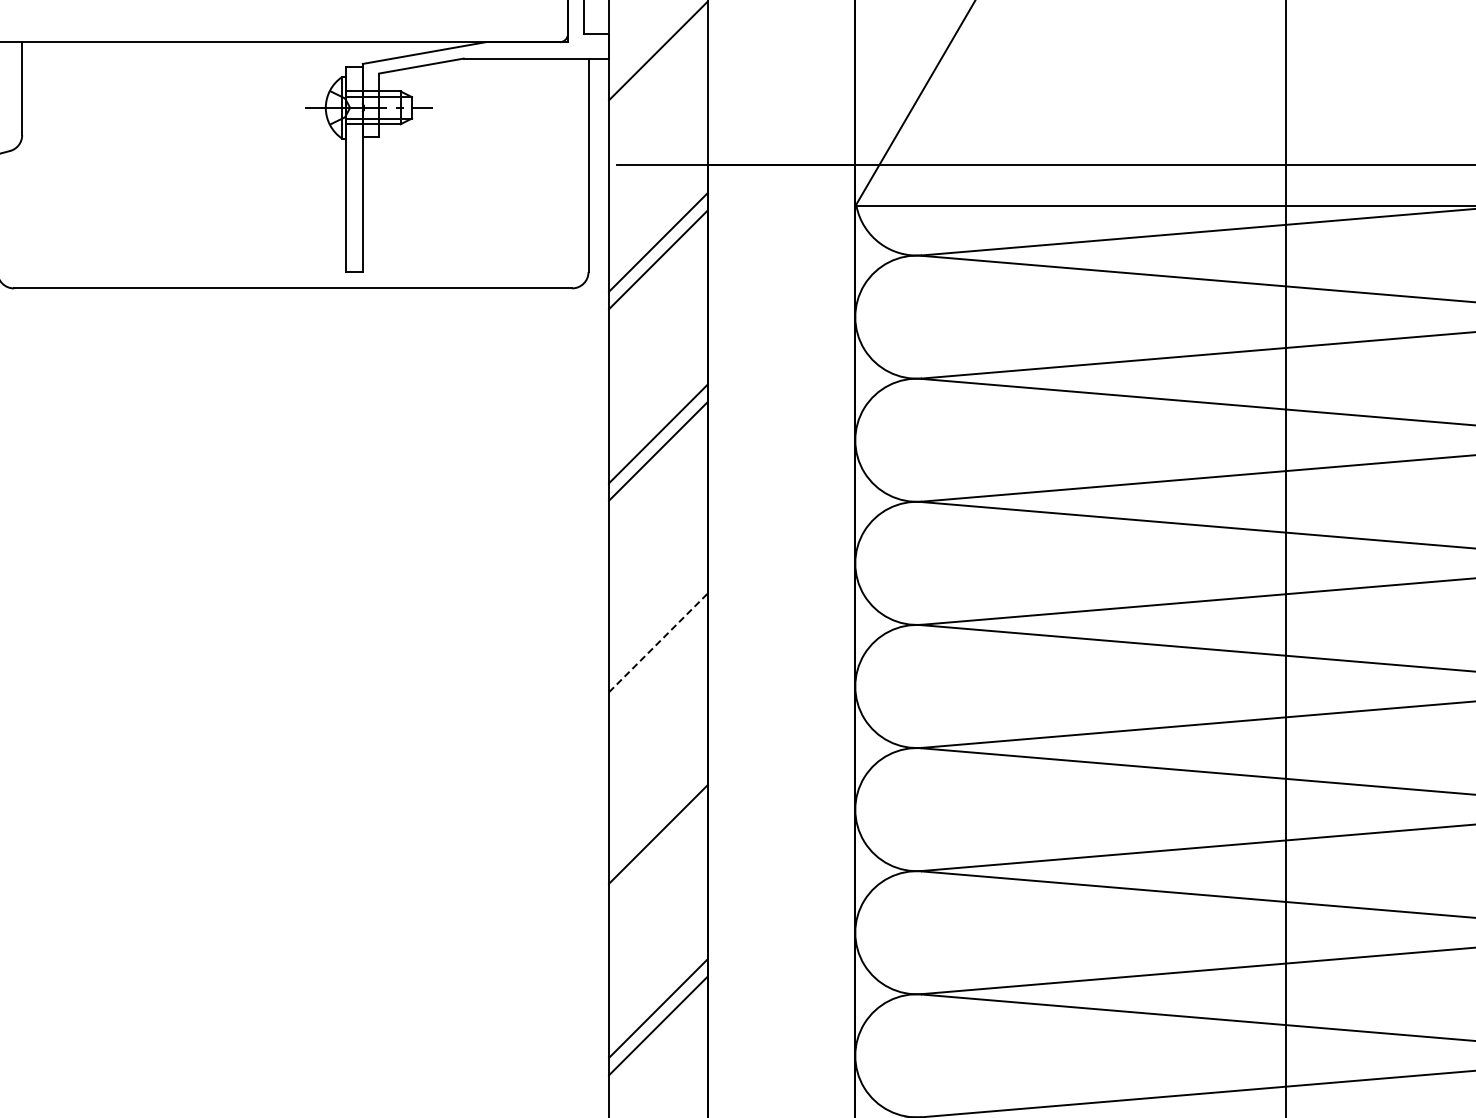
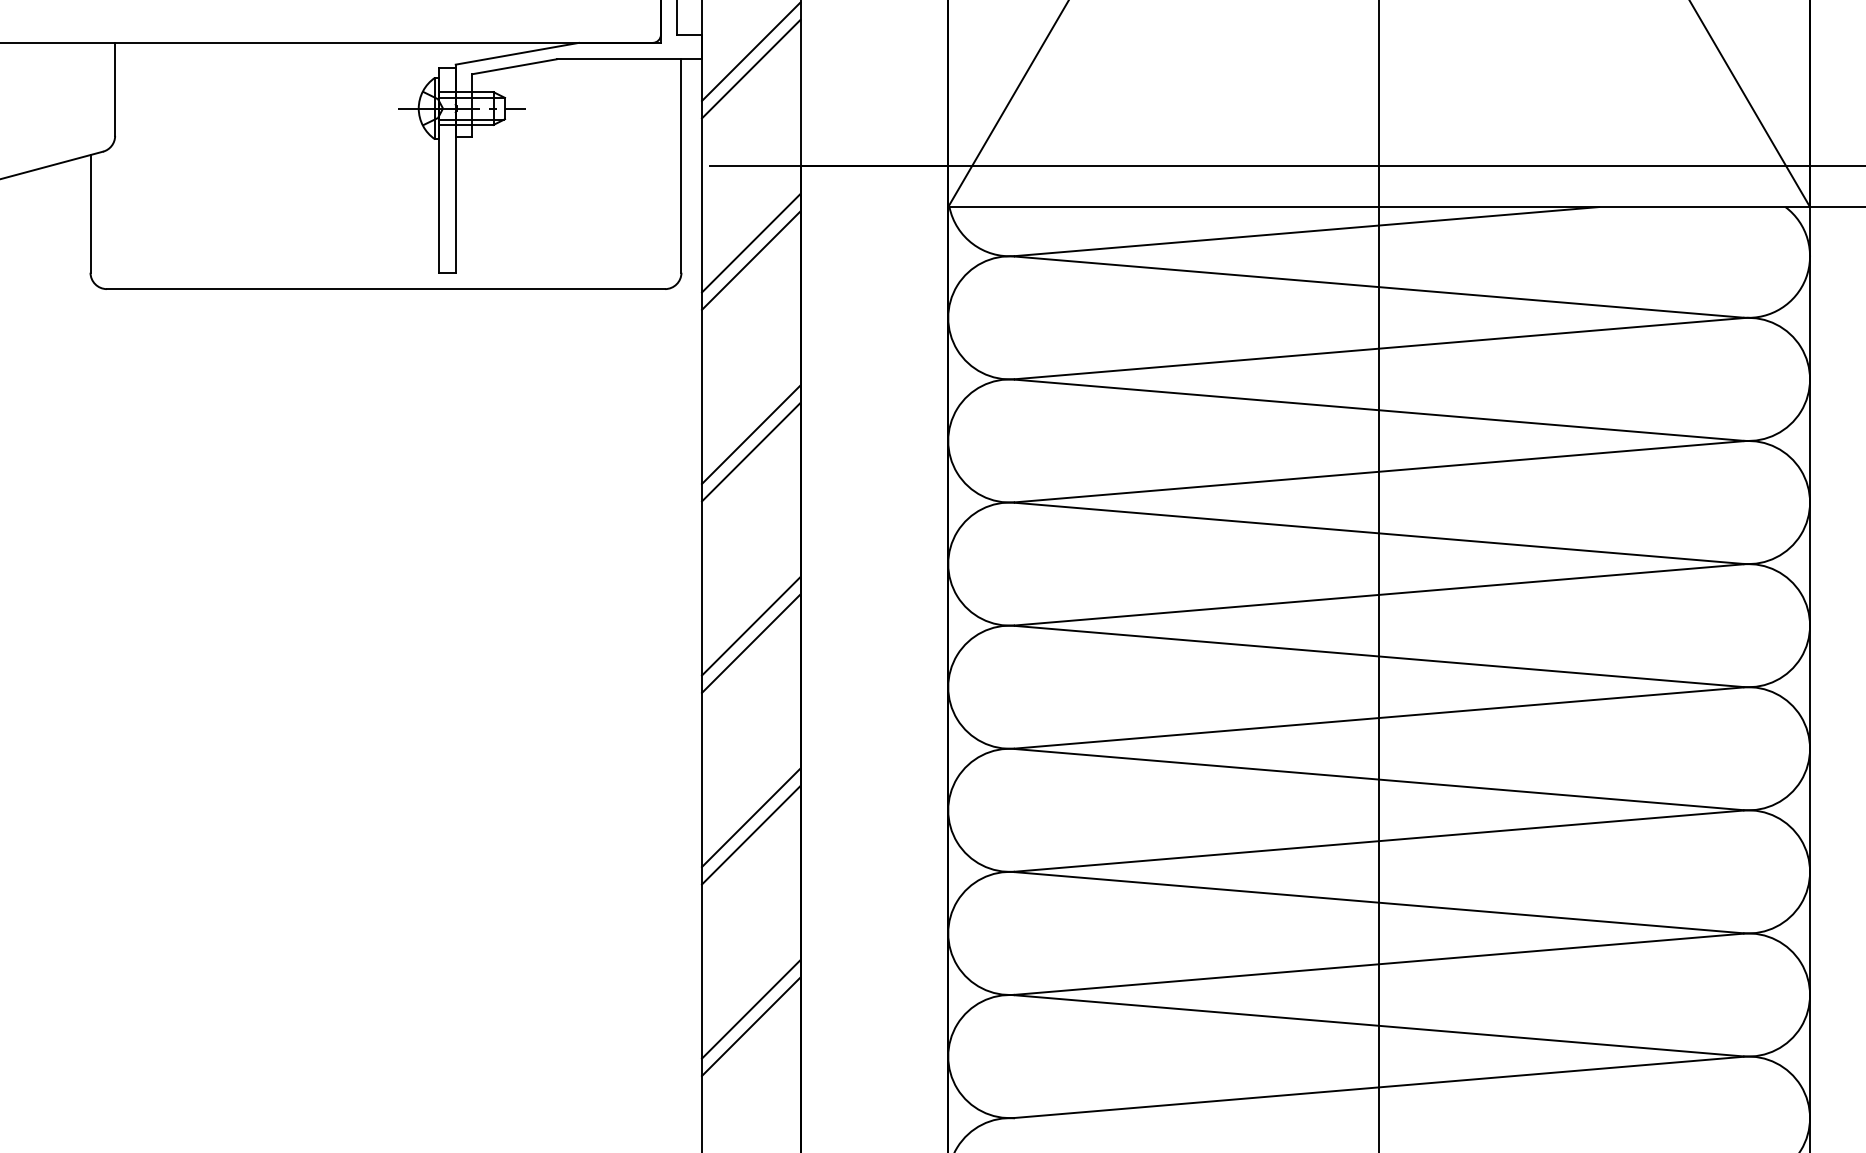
line: (658, 67) -> (751, 68), added
line: (658, 625) -> (751, 626), added
line: (658, 642) -> (751, 643), dashed -> solid
line: (658, 816) -> (751, 817), added

